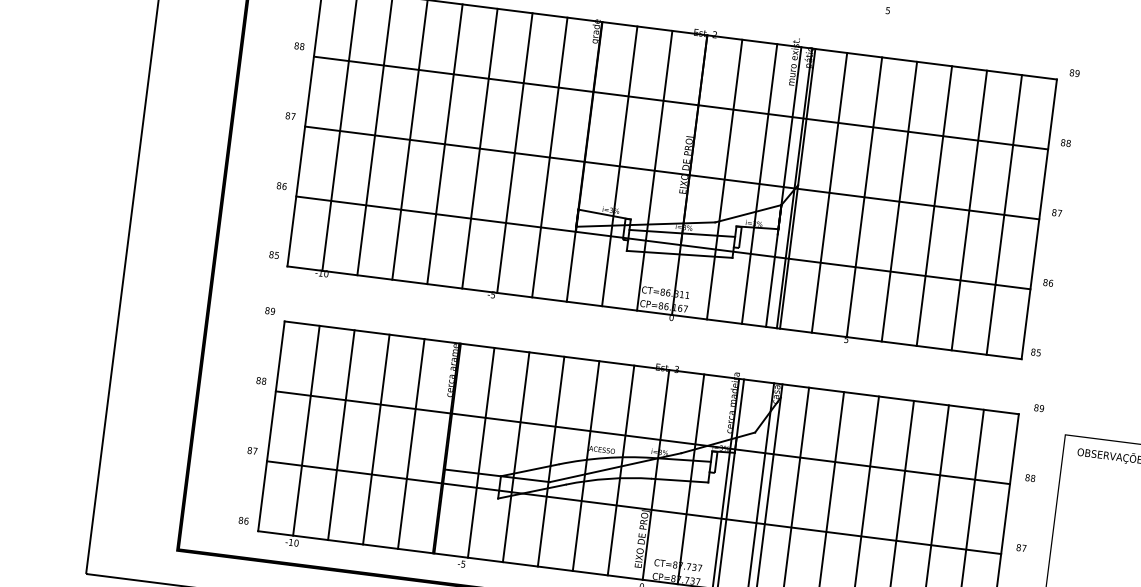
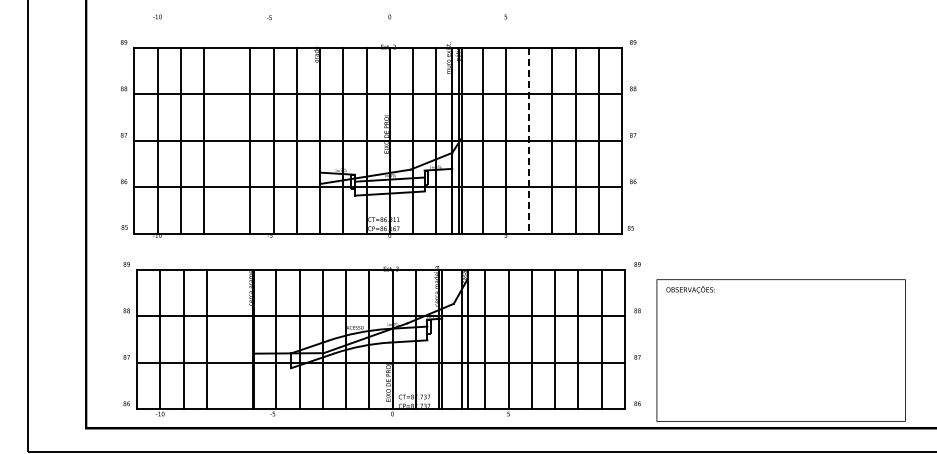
line: (445, 143) -> (227, 140), removed
line: (900, 201) -> (529, 140), solid -> dashed
line: (410, 443) -> (229, 339), removed

